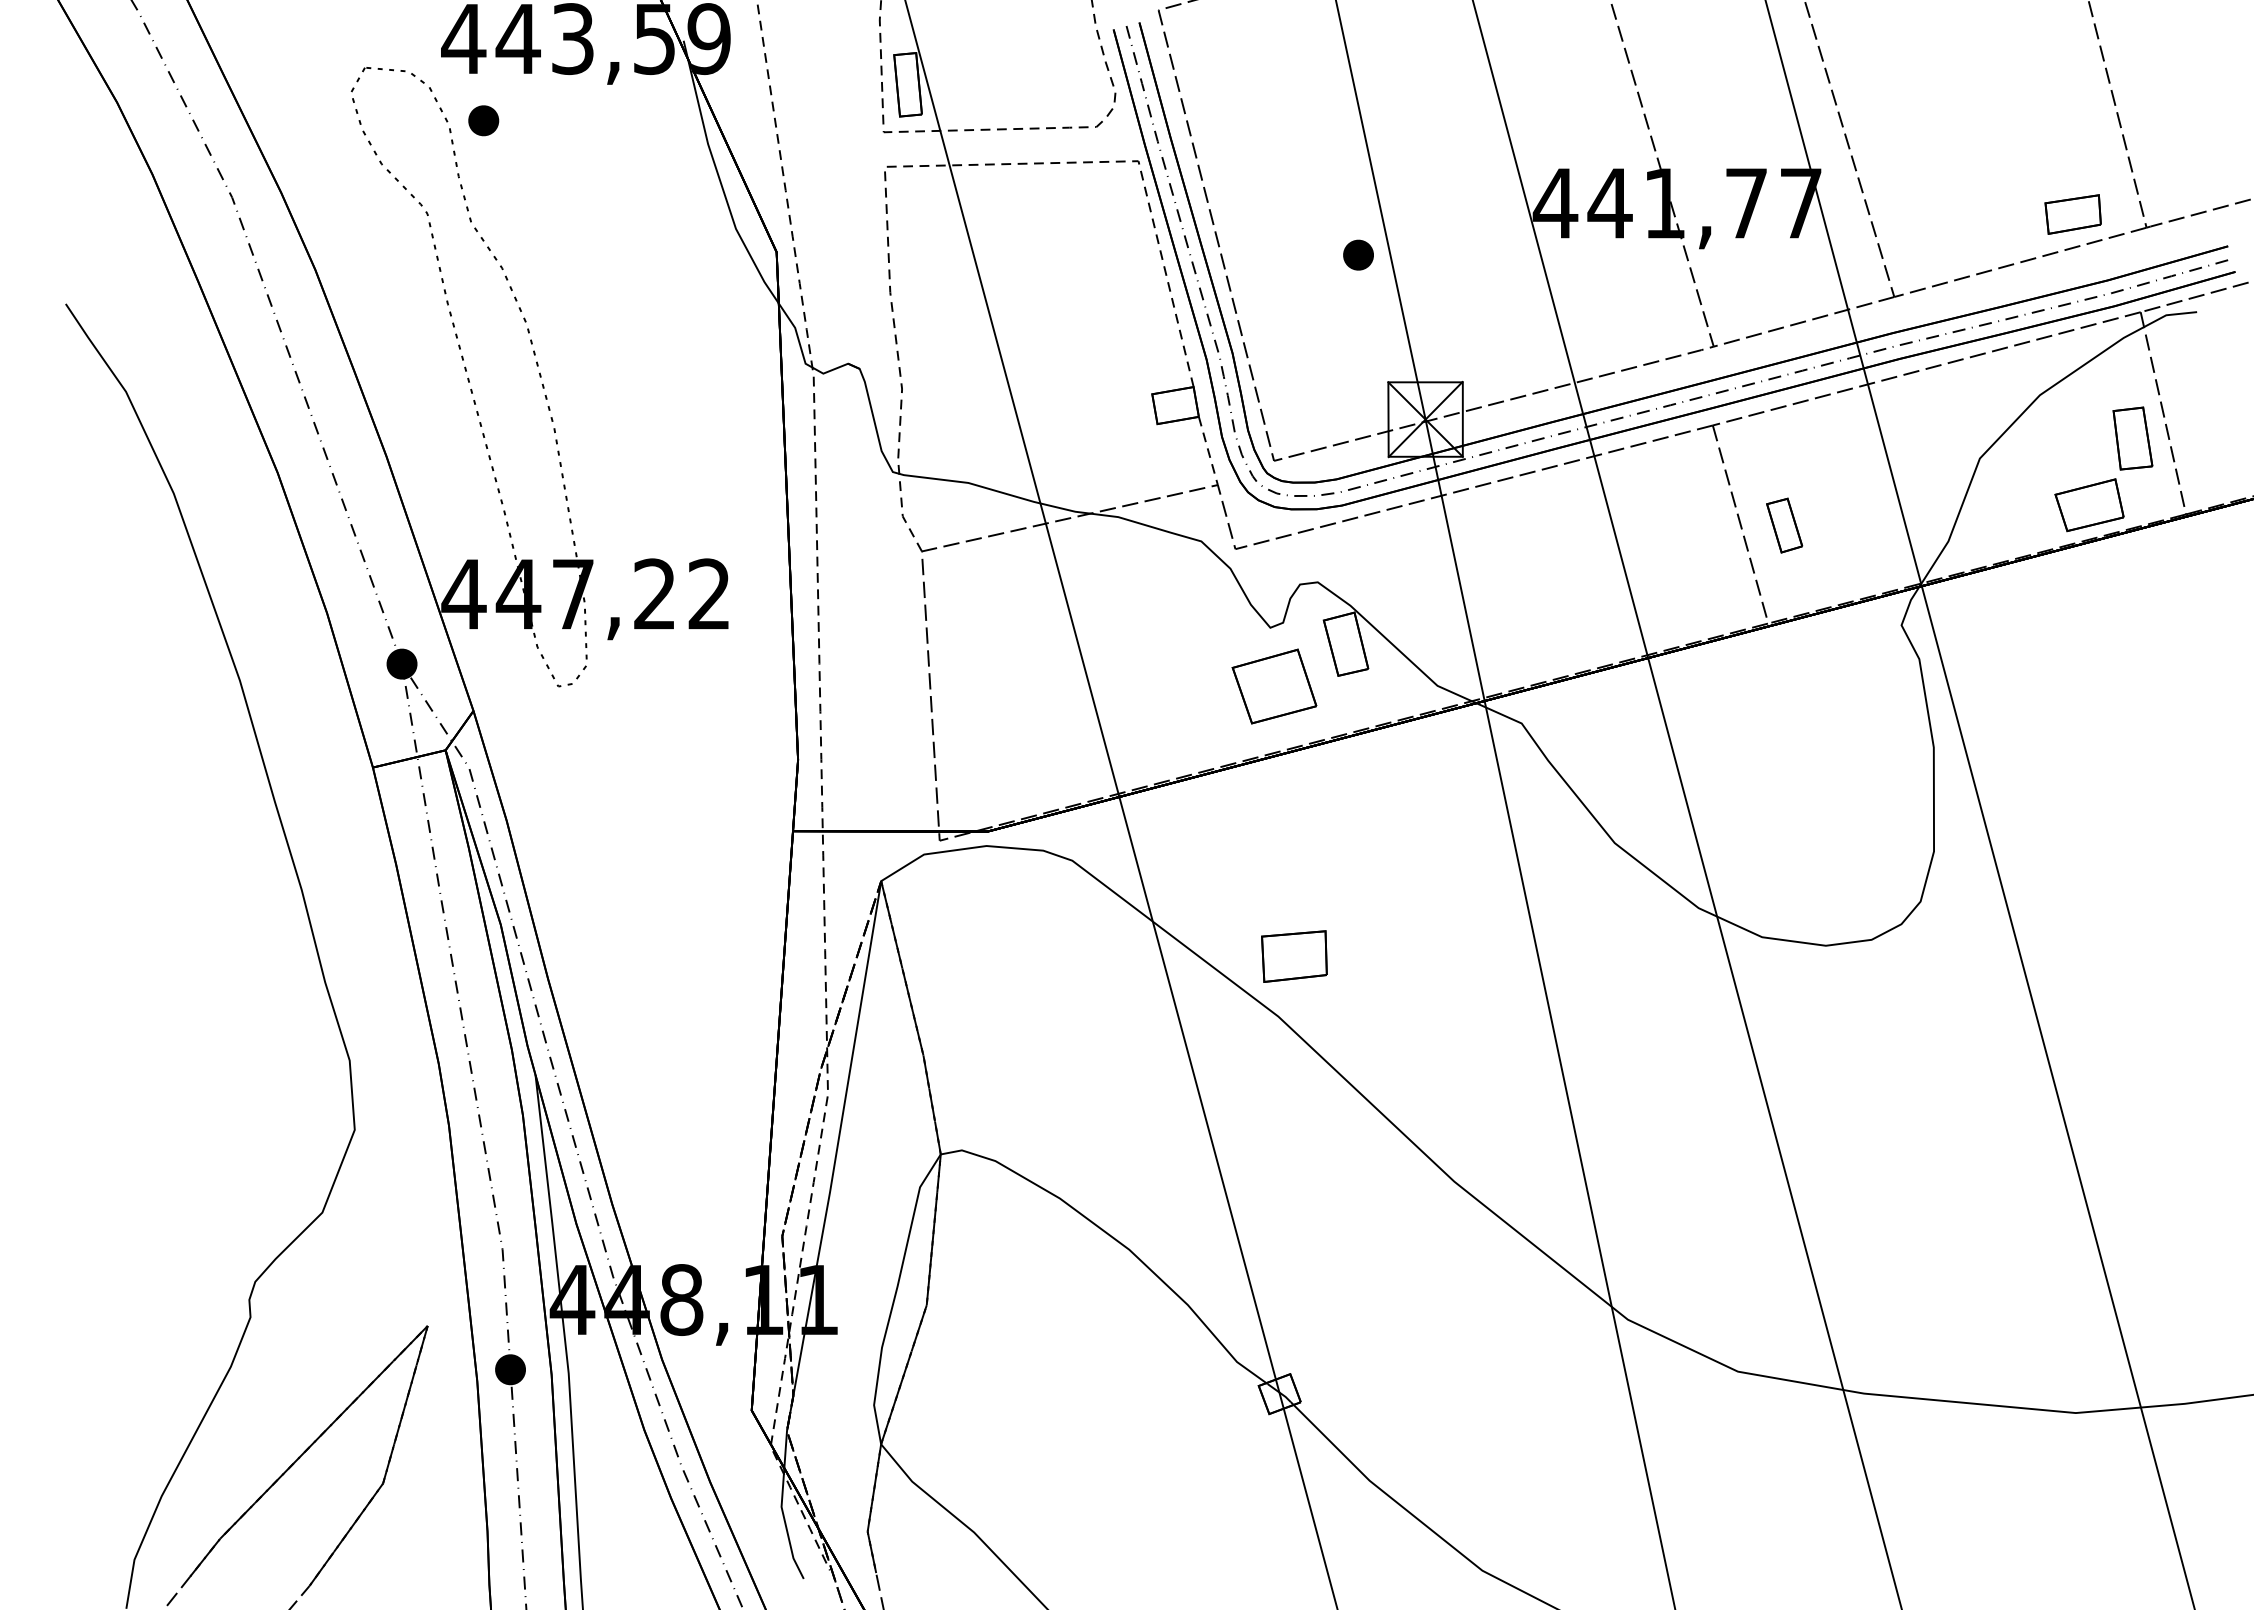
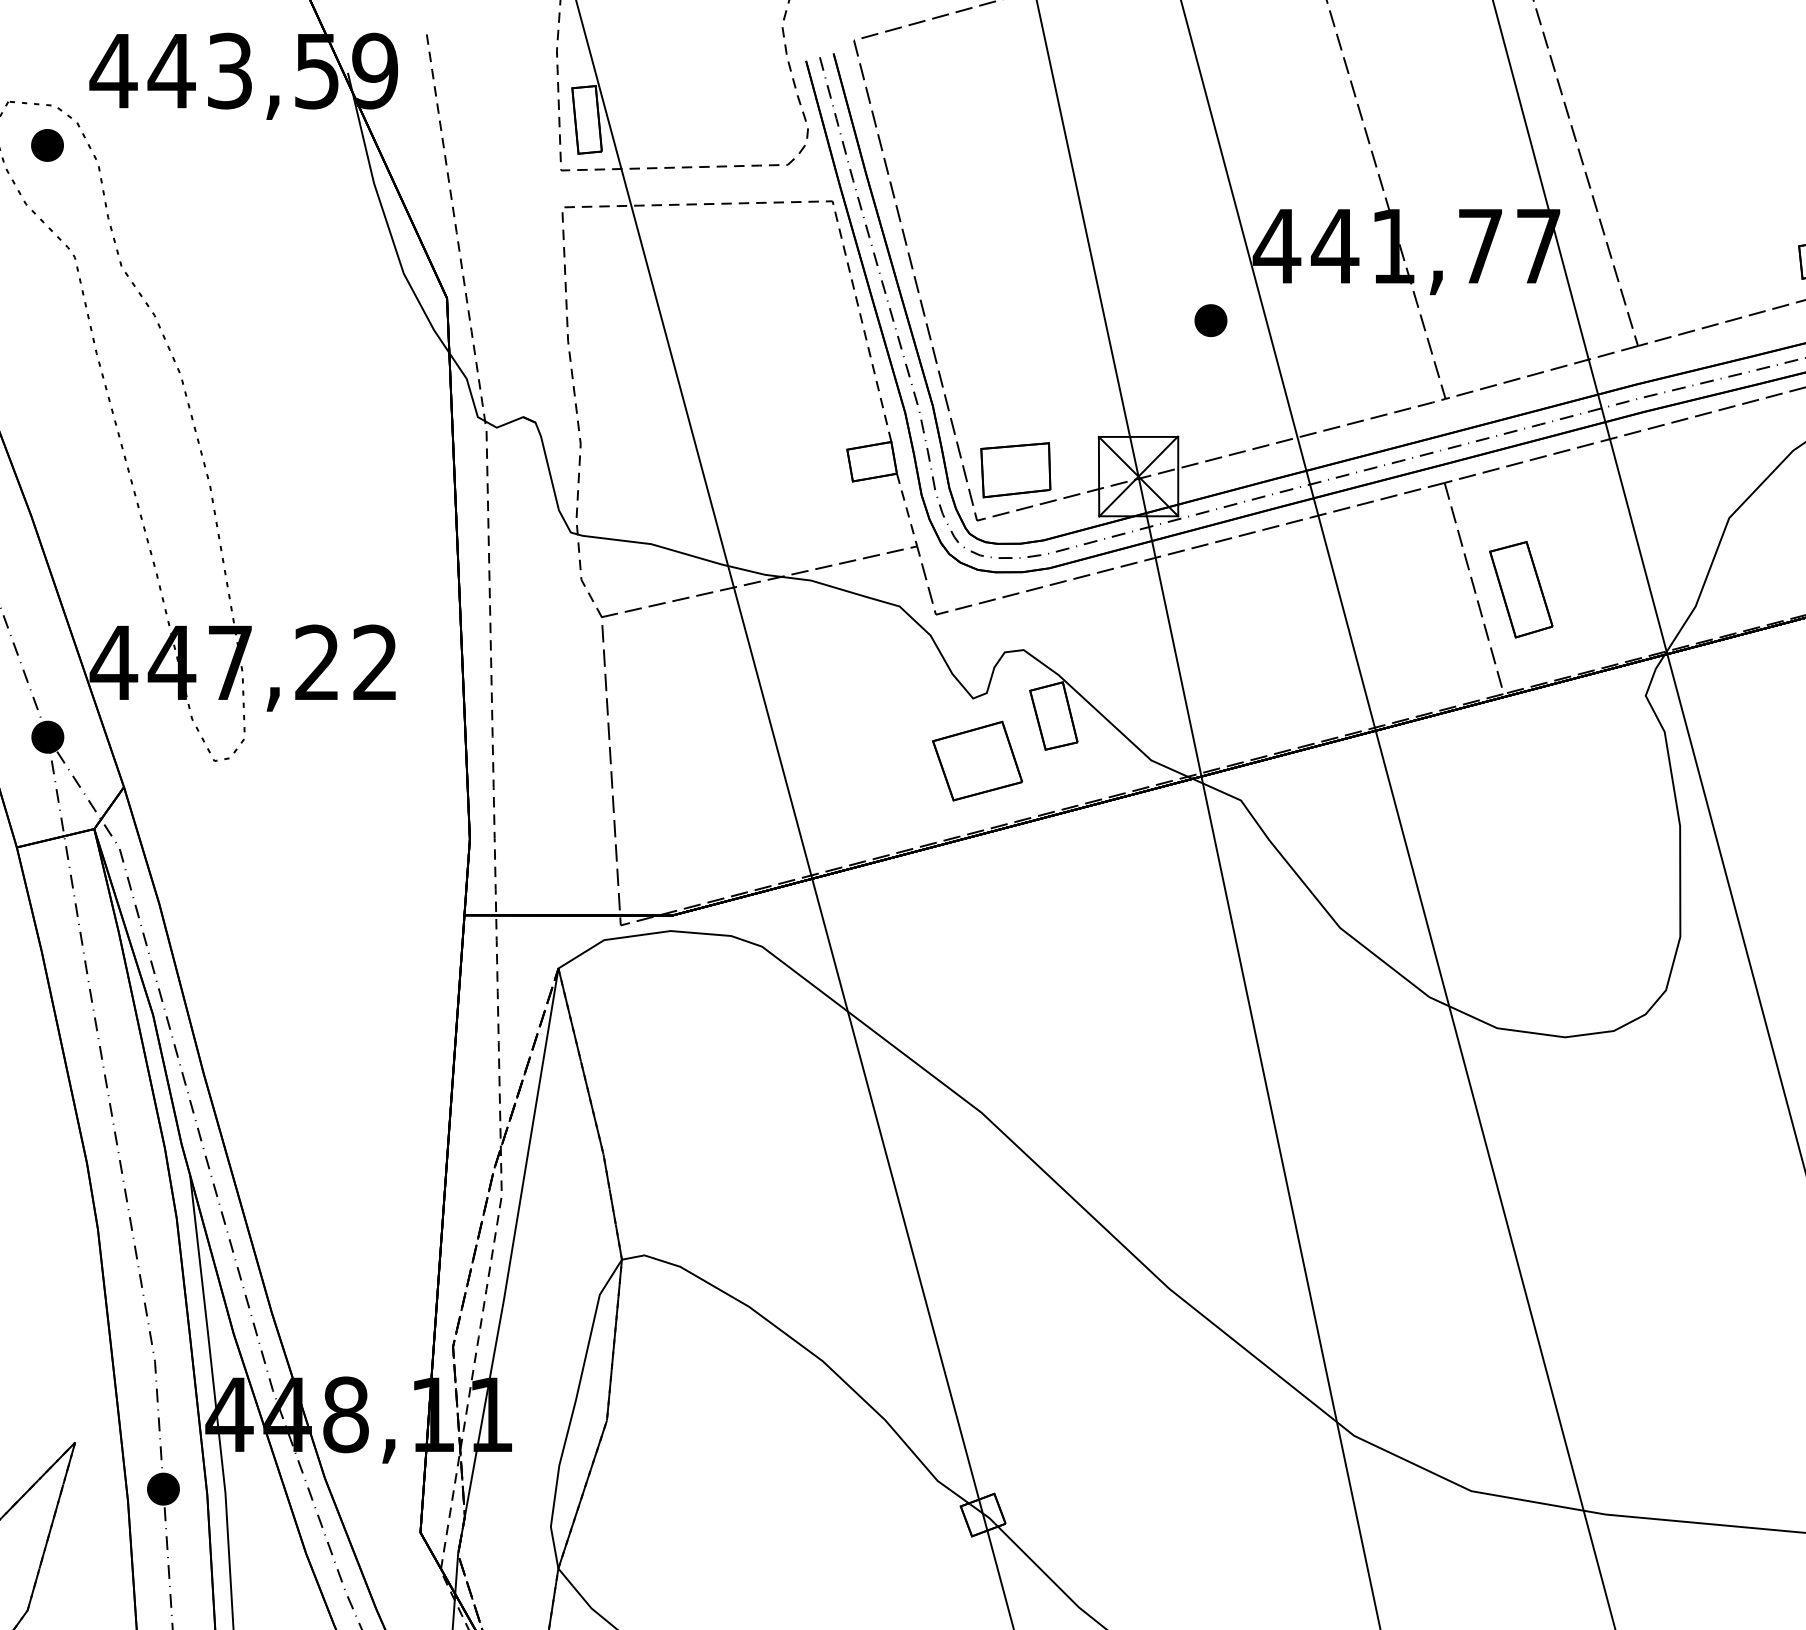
part: (483, 120) -> (47, 145), moved
part: (1358, 254) -> (1210, 319), moved
part: (1784, 525) -> (1521, 589), size x1.67
part: (1294, 956) -> (1015, 470), moved

